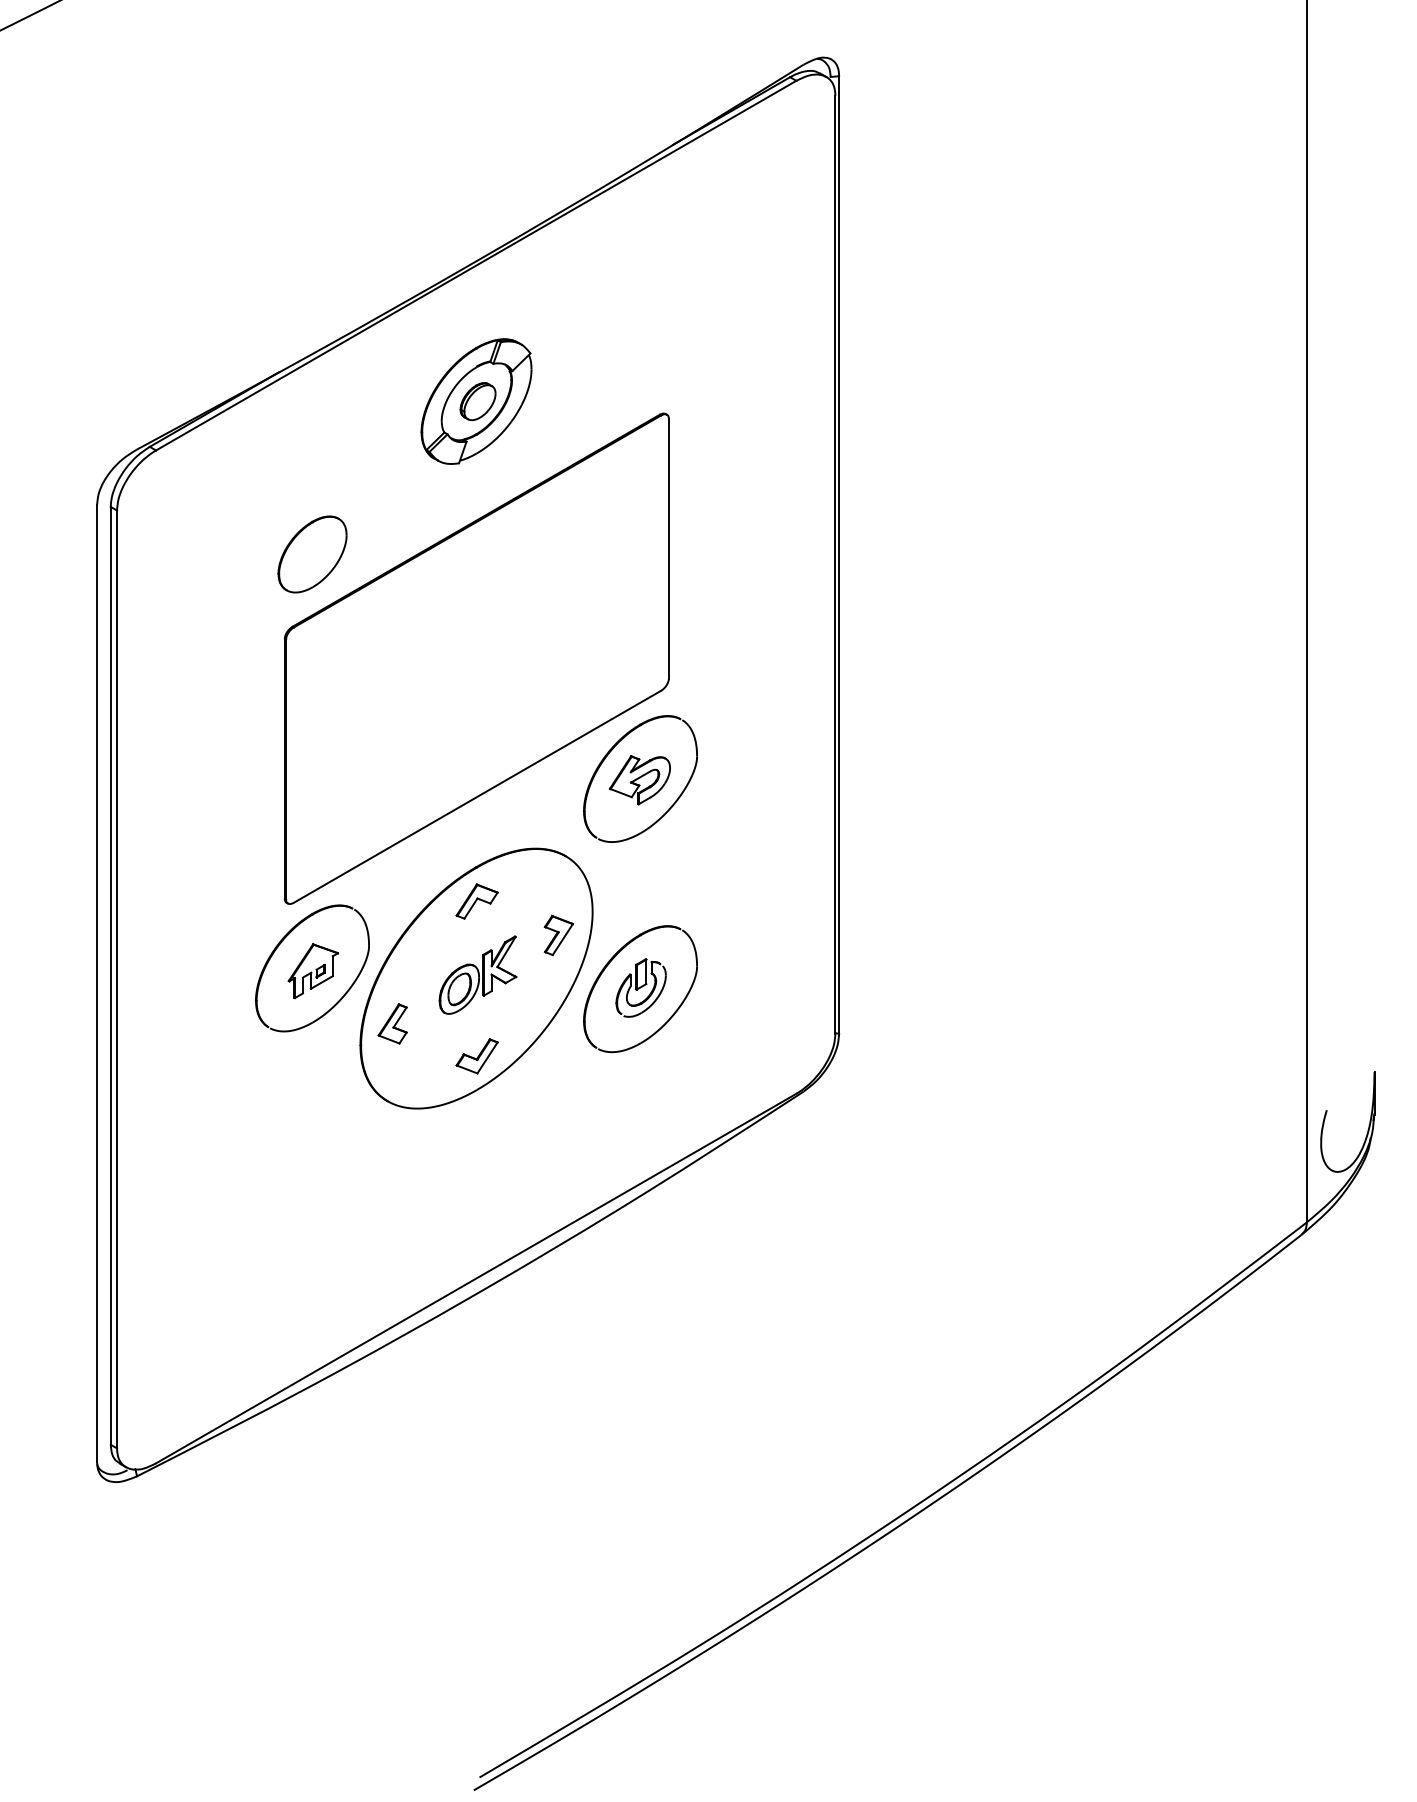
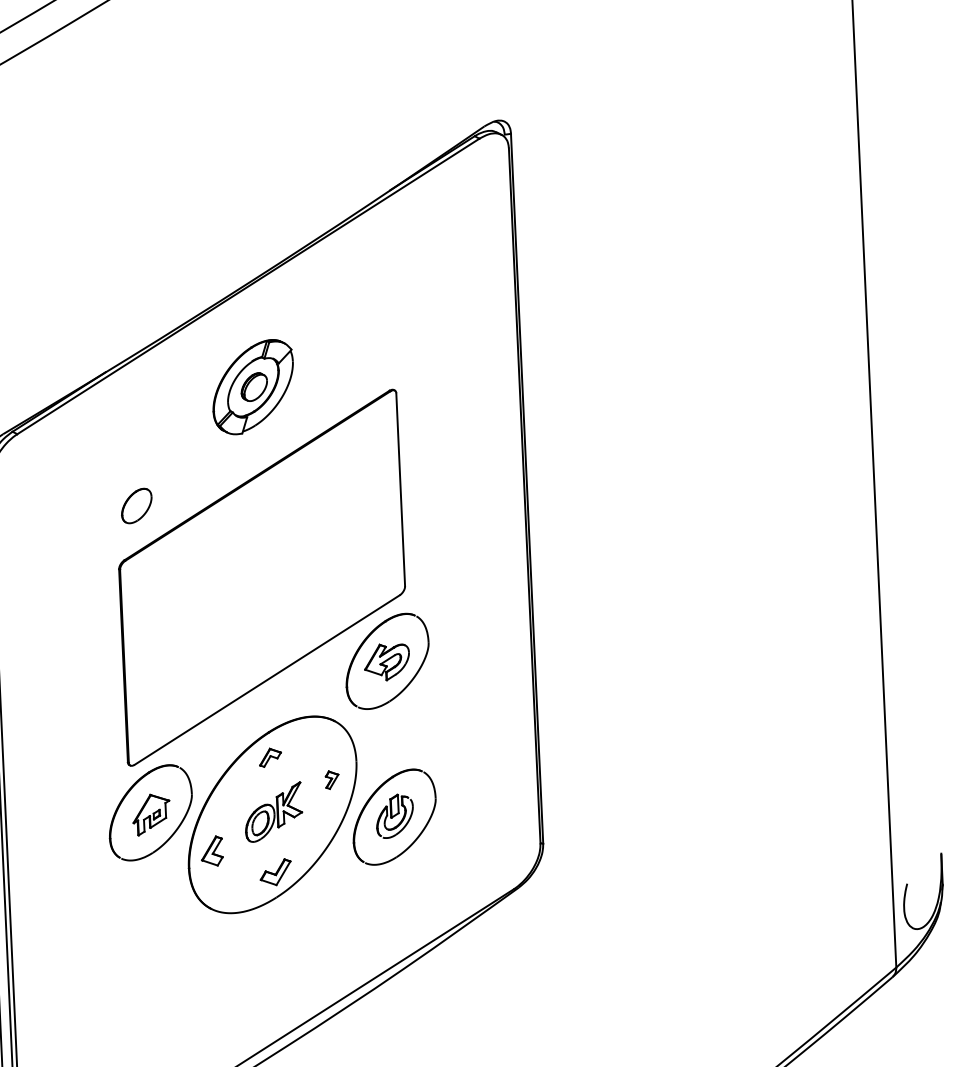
part: (312, 554) -> (136, 506), size x0.6
part: (476, 901) -> (270, 757), size x0.7
part: (558, 935) -> (331, 780), size x0.6

